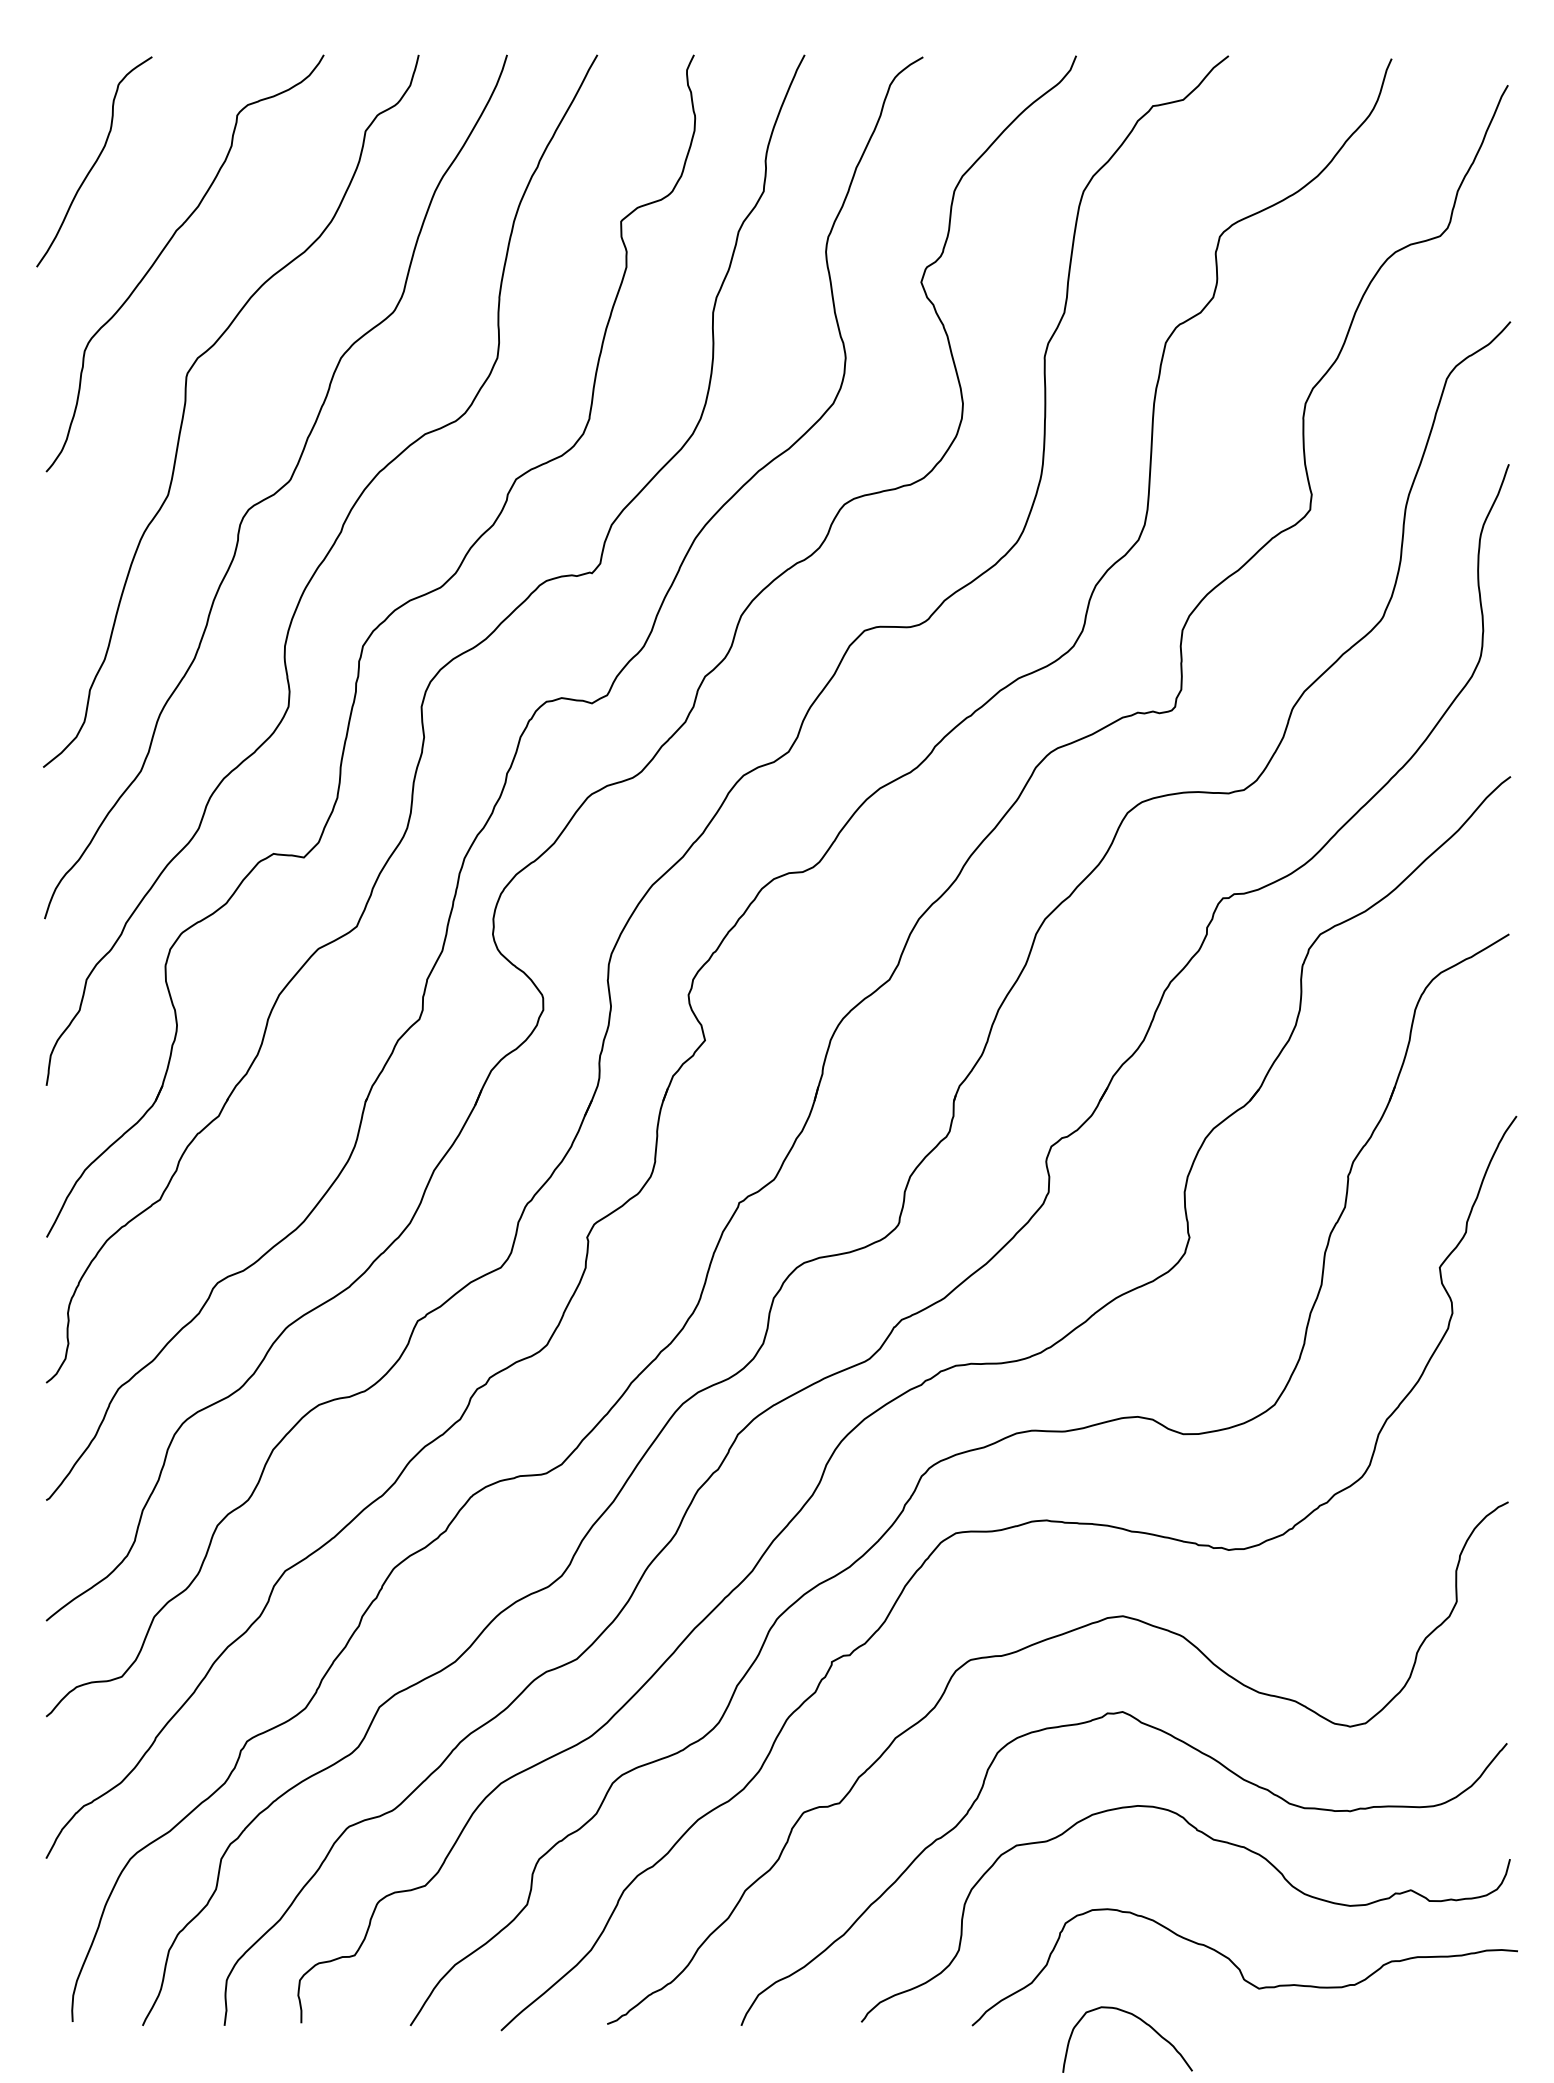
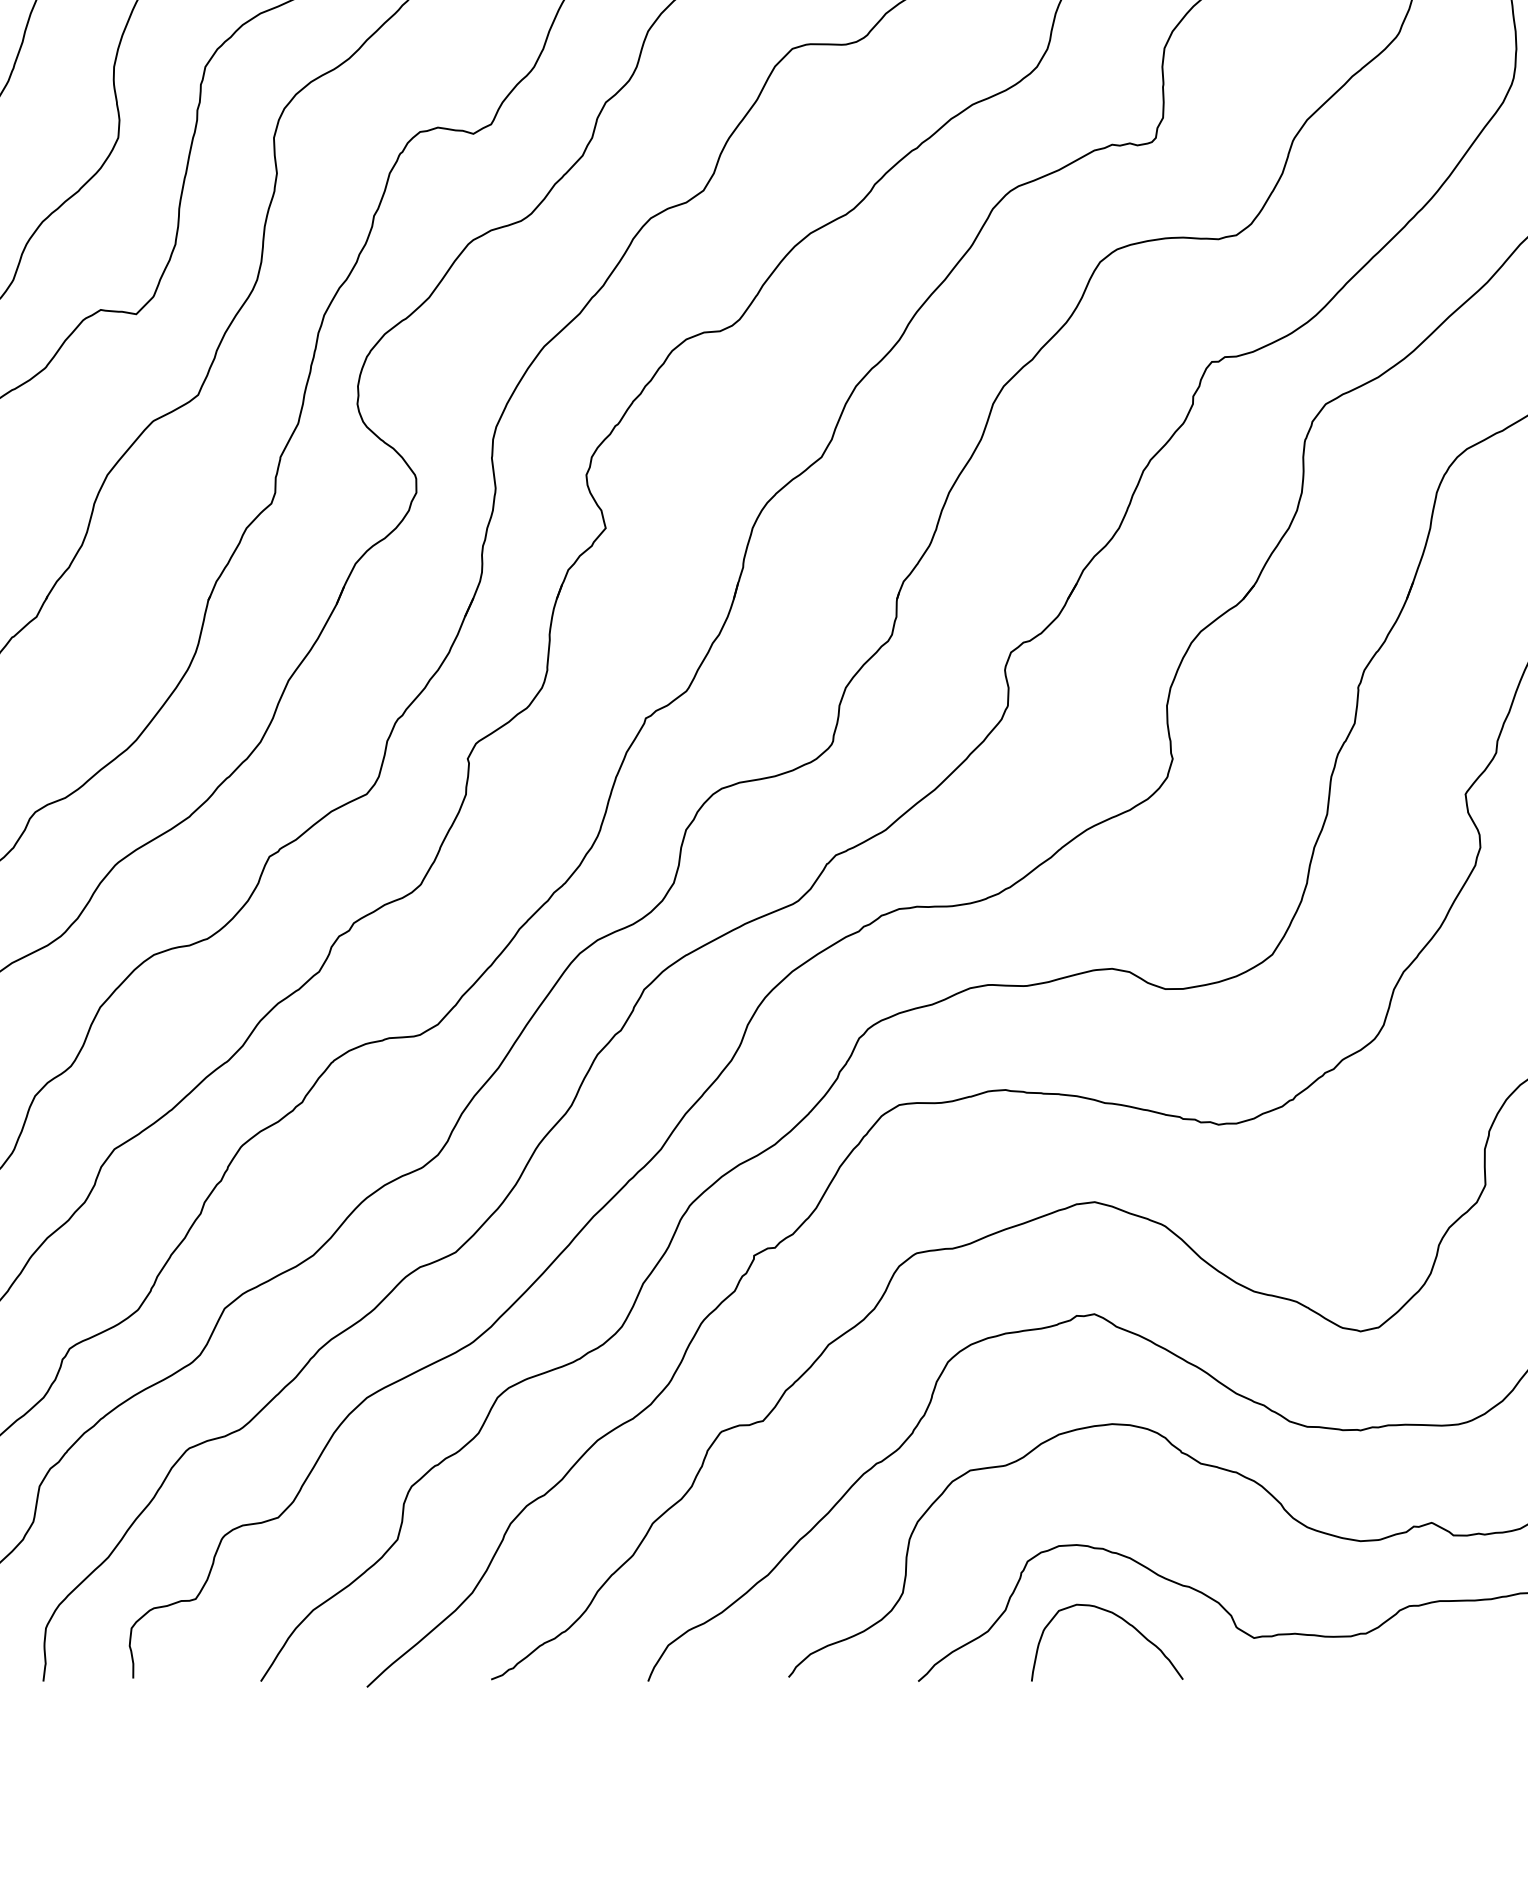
curve: (1141, 2021) -> (1123, 1621), moved

